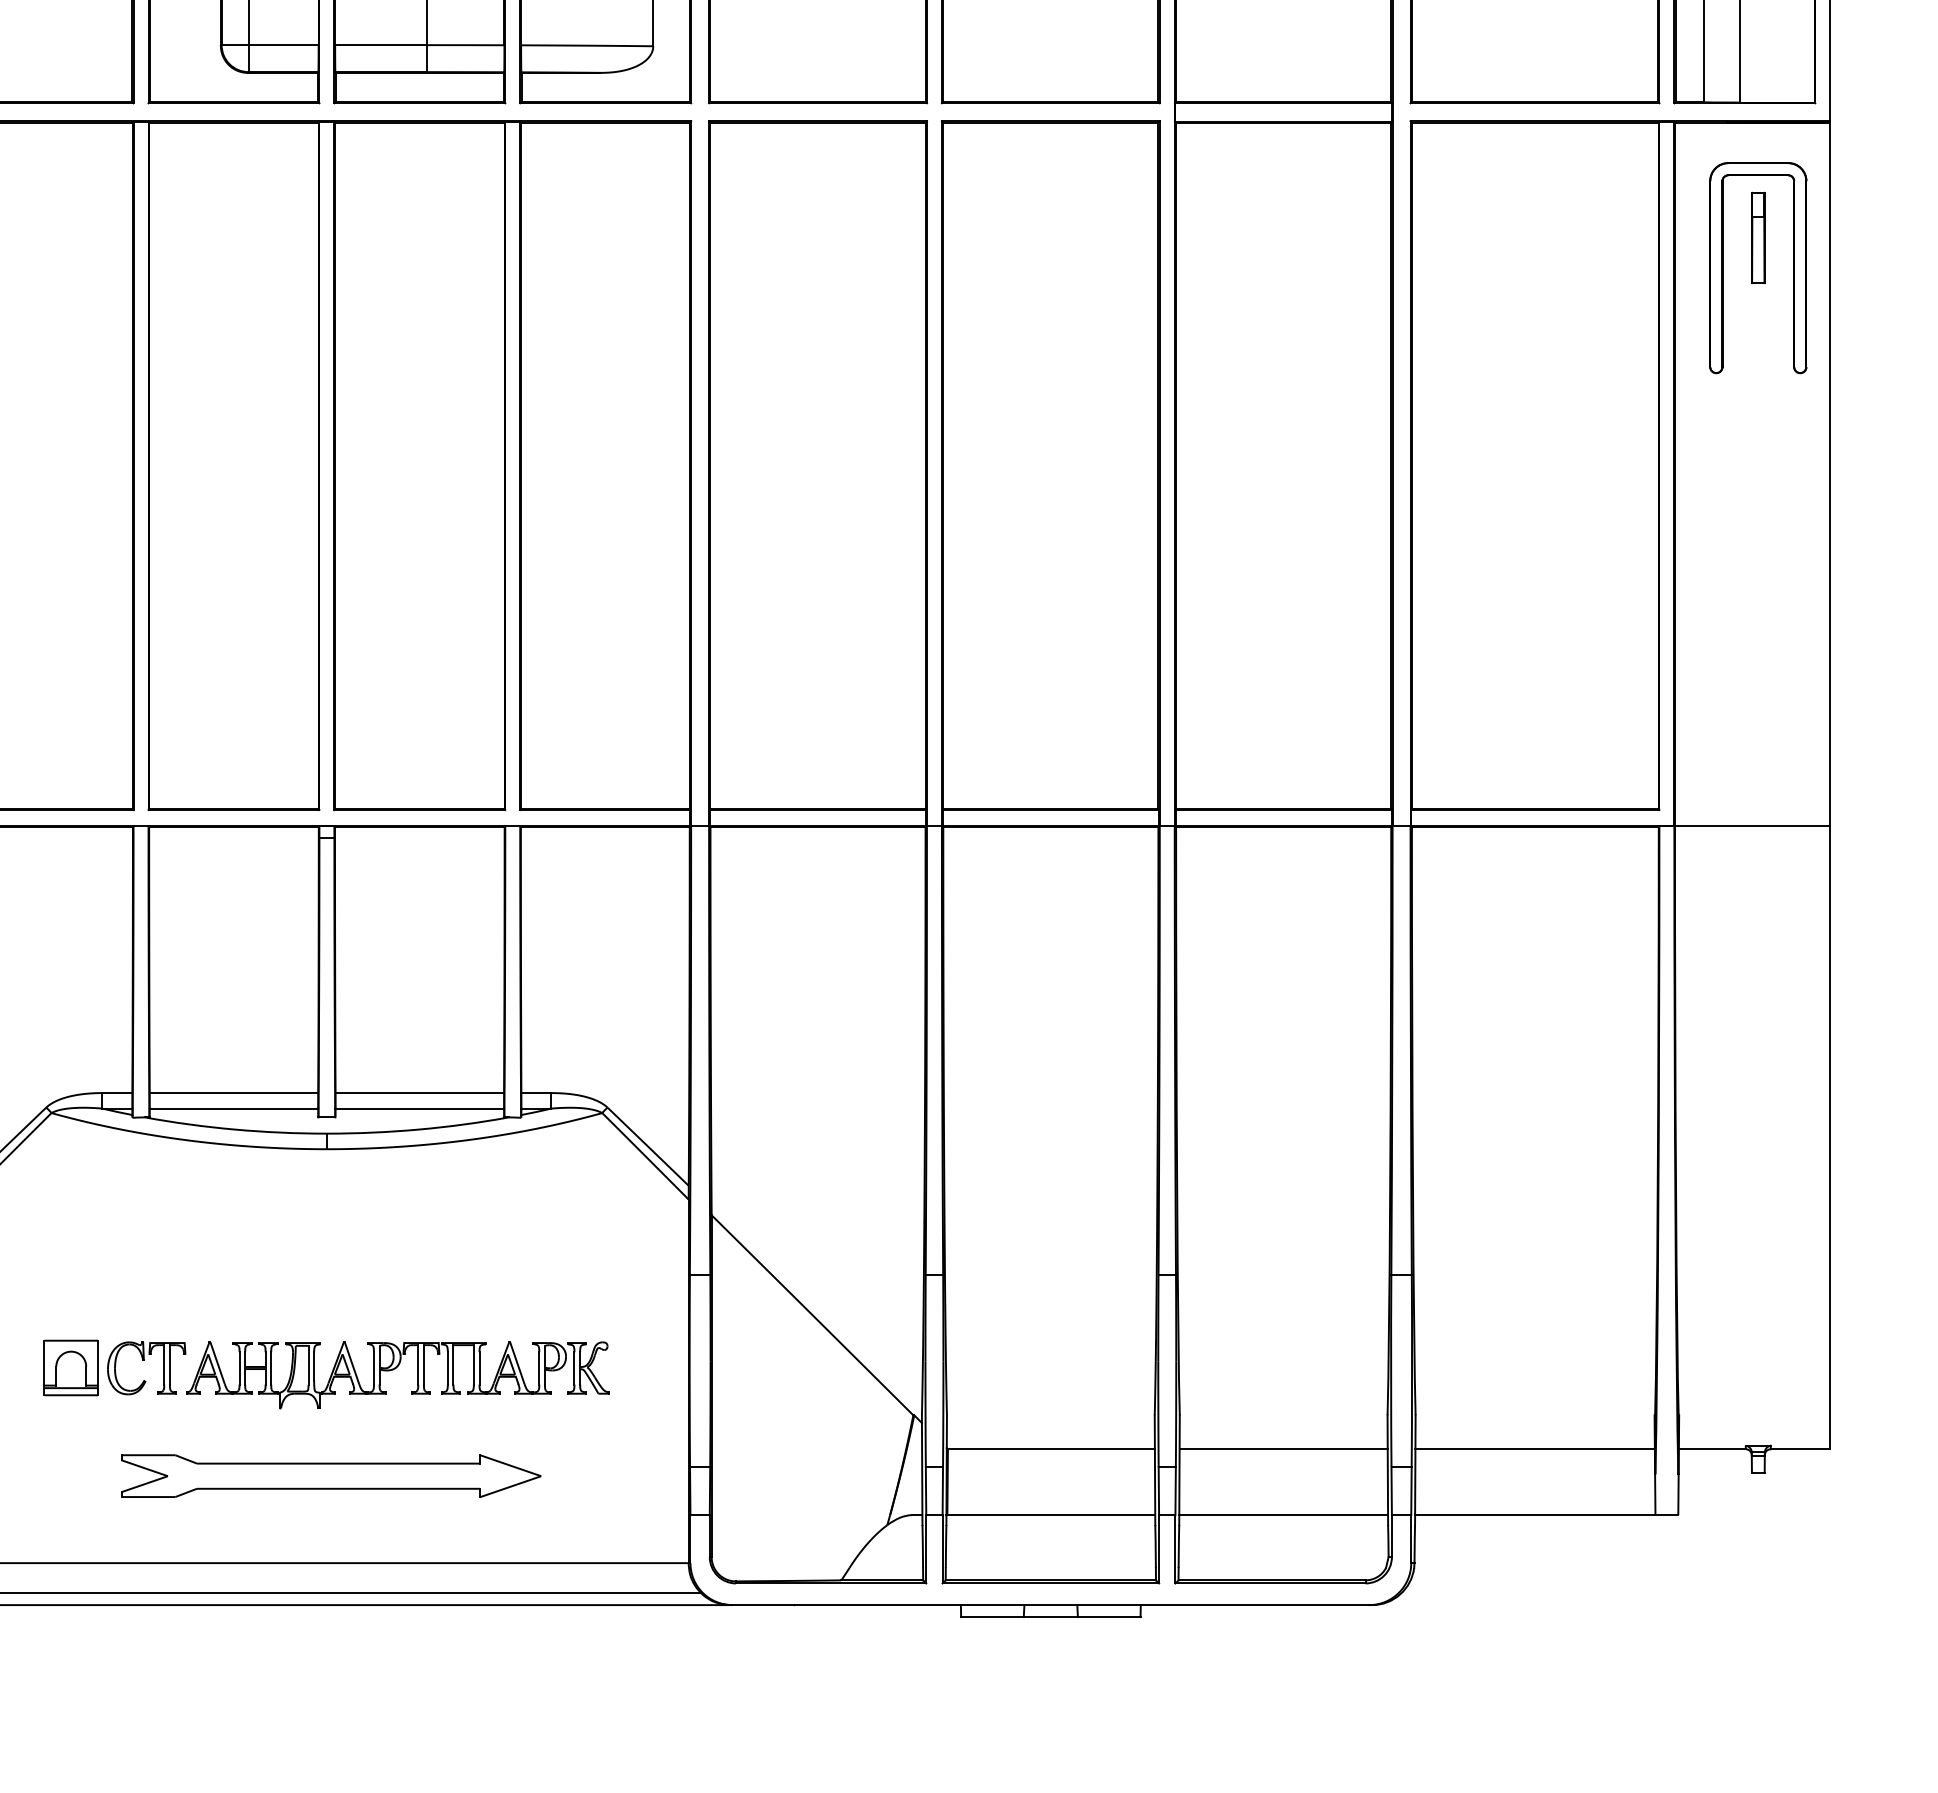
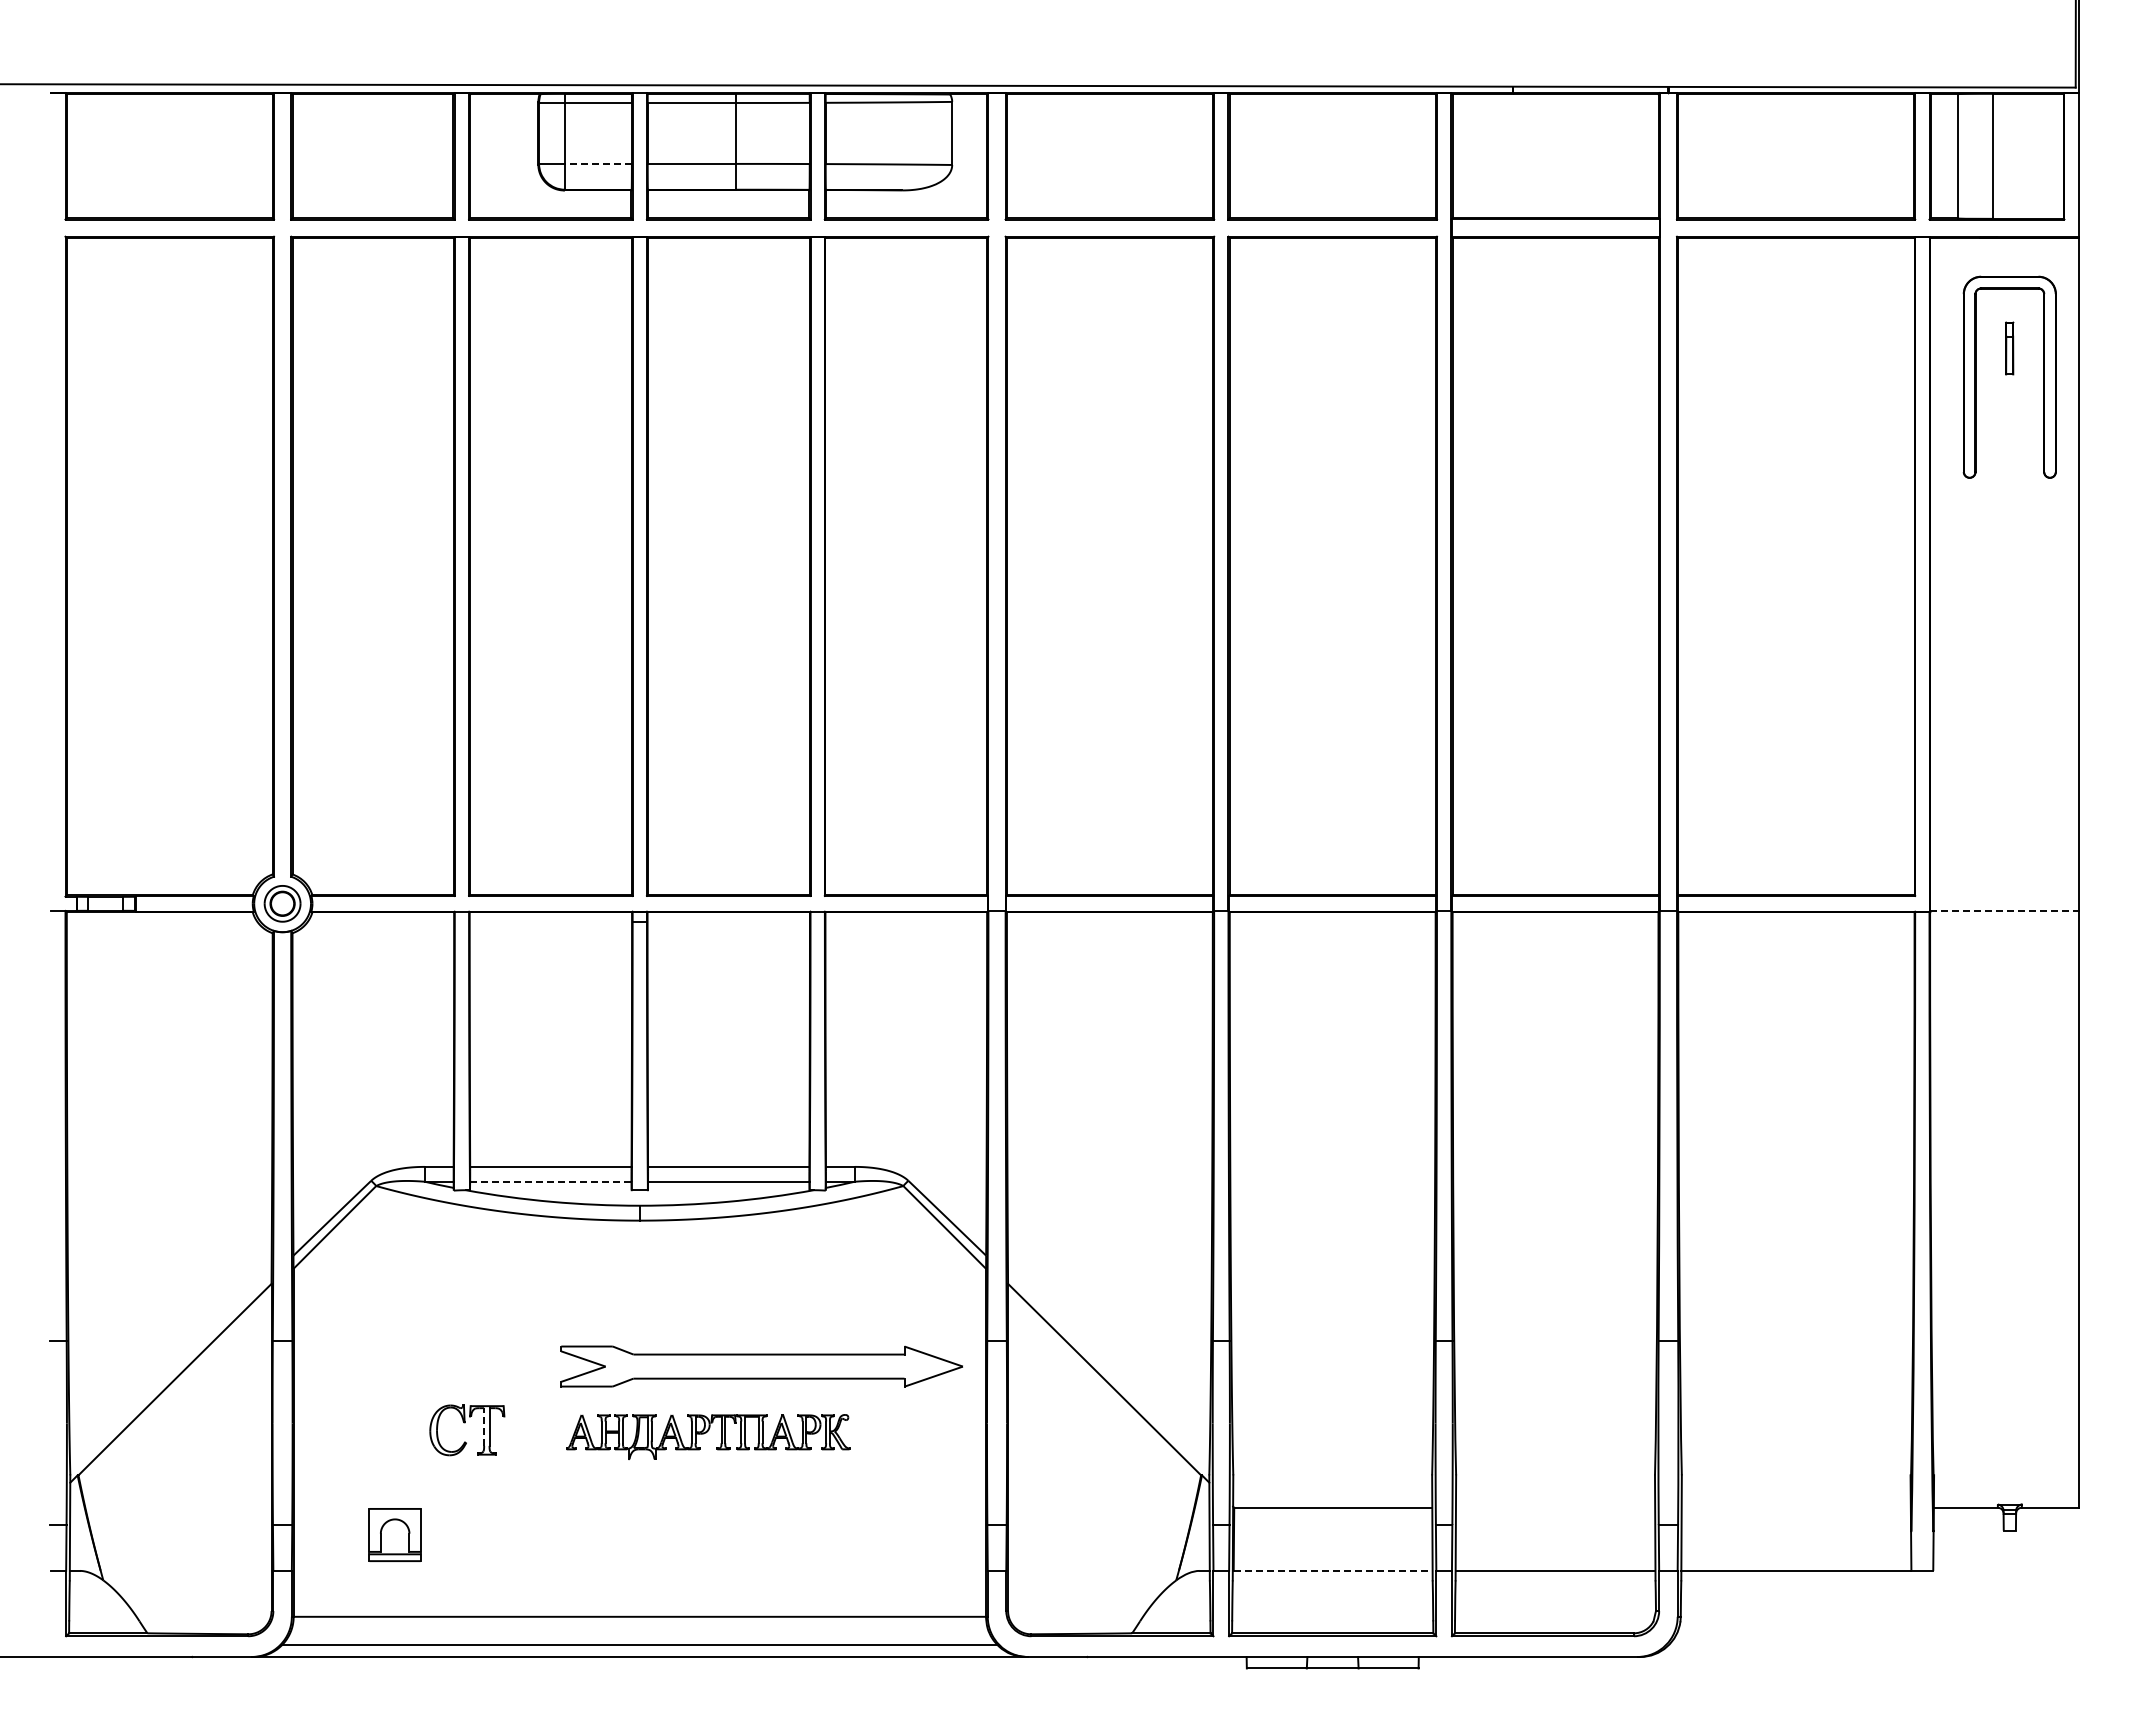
line: (283, 44) -> (598, 163), solid -> dashed
part: (1757, 238) -> (2009, 348), size x0.6
line: (1752, 826) -> (2004, 911), solid -> dashed
line: (233, 1108) -> (550, 1181), solid -> dashed
line: (164, 1365) -> (484, 1427), solid -> dashed
part: (70, 1367) -> (394, 1534), moved
part: (397, 1374) -> (707, 1436), size x0.7
line: (1283, 1448) -> (1555, 1507), removed
line: (1534, 1448) -> (1795, 1507), removed
part: (330, 1476) -> (761, 1366), moved
line: (1051, 1514) -> (1333, 1570), solid -> dashed

